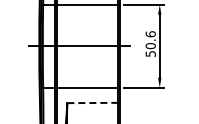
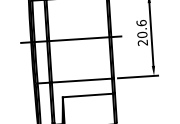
text: (150, 53) -> (142, 42), 50.6 -> 20.6
line: (92, 103) -> (87, 95), dashed -> solid

